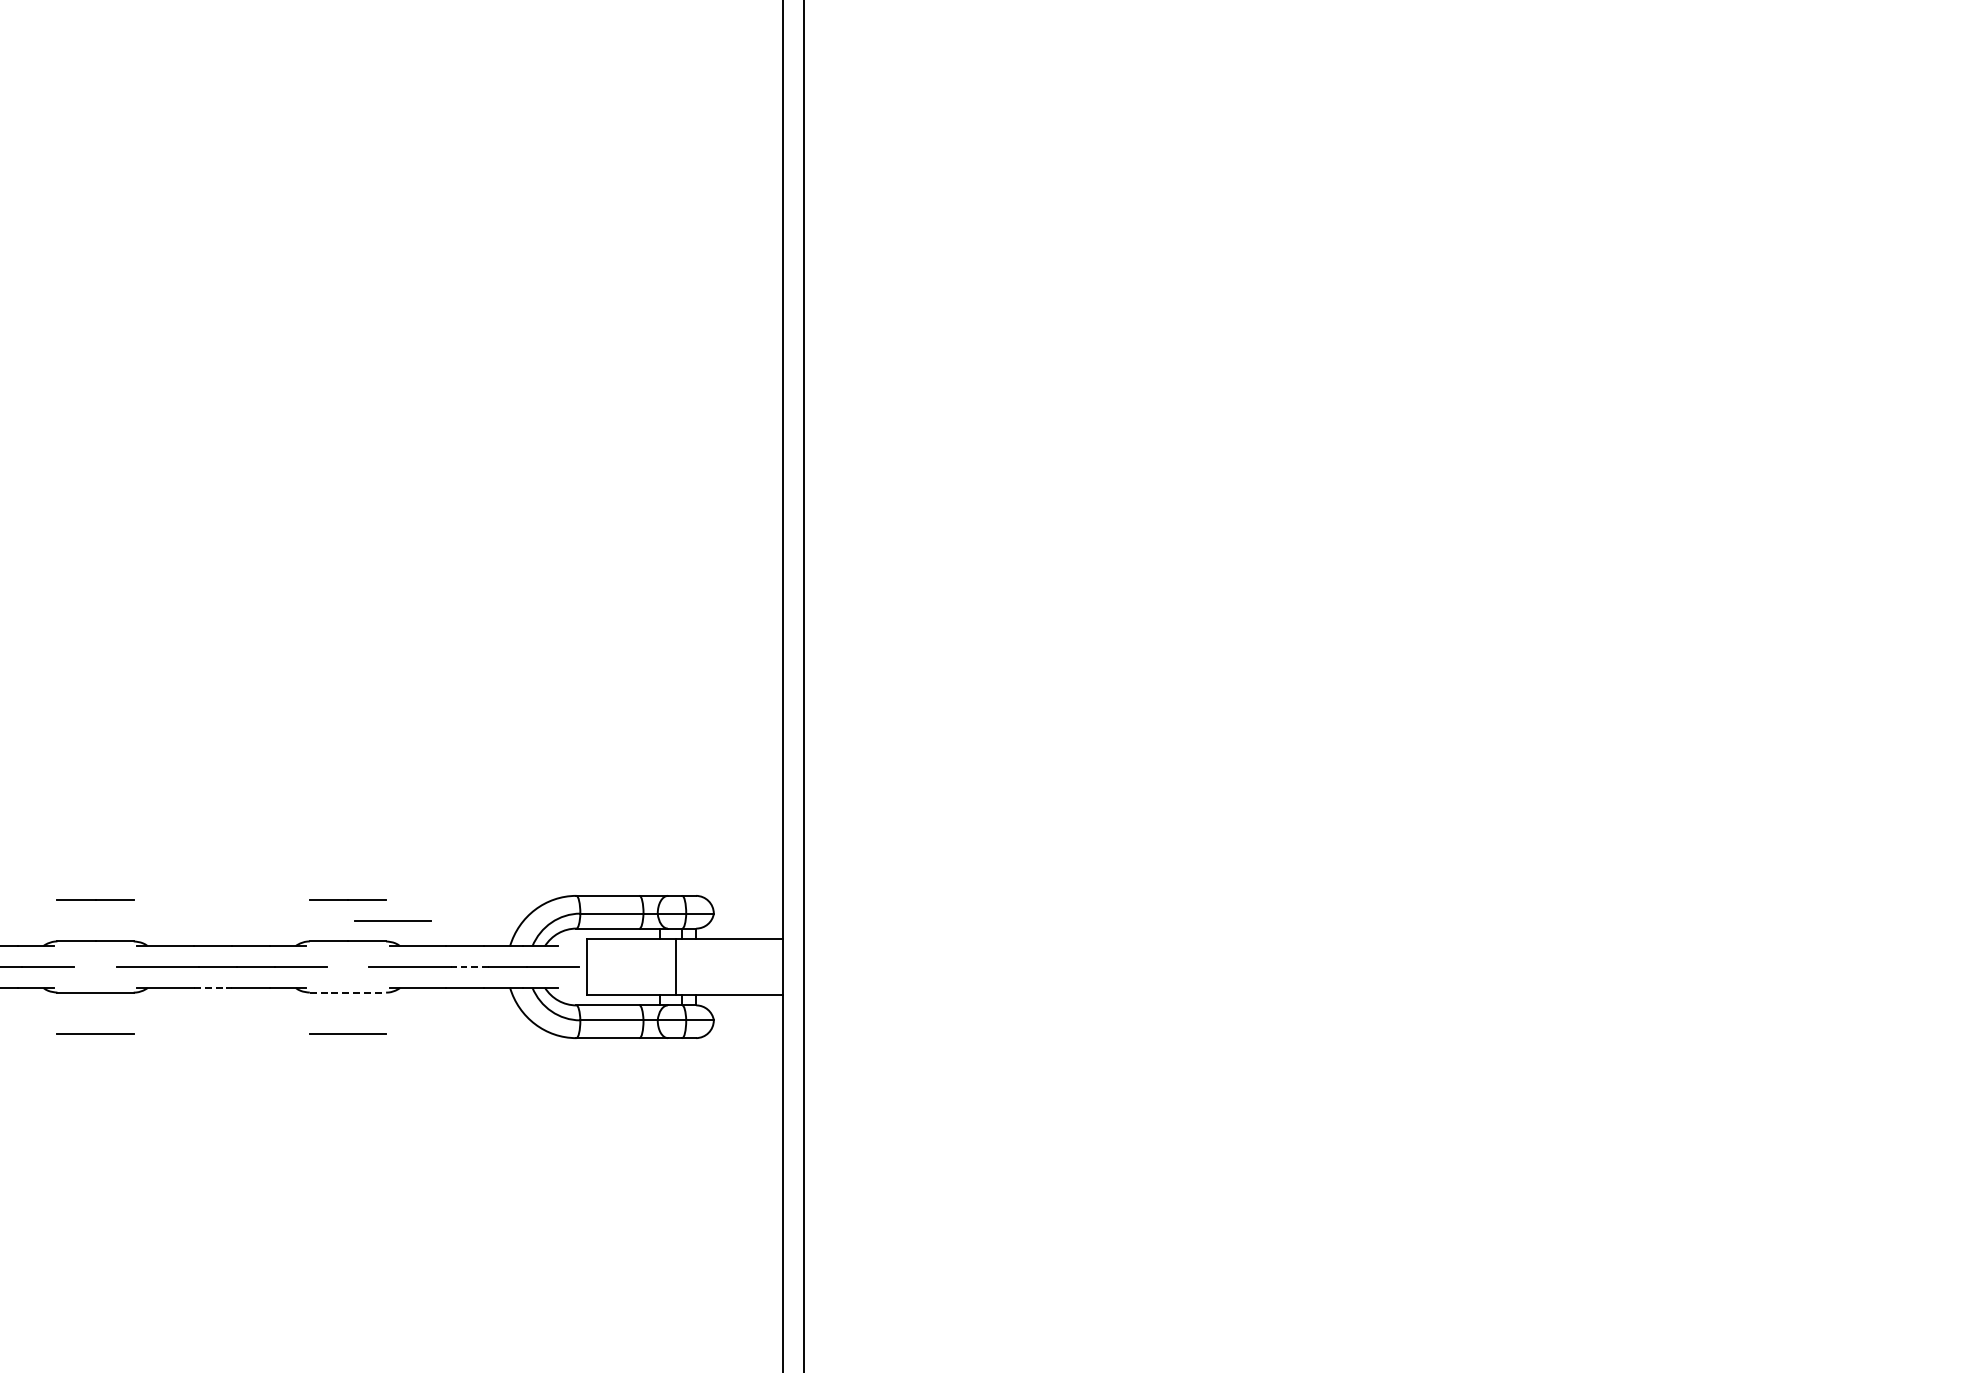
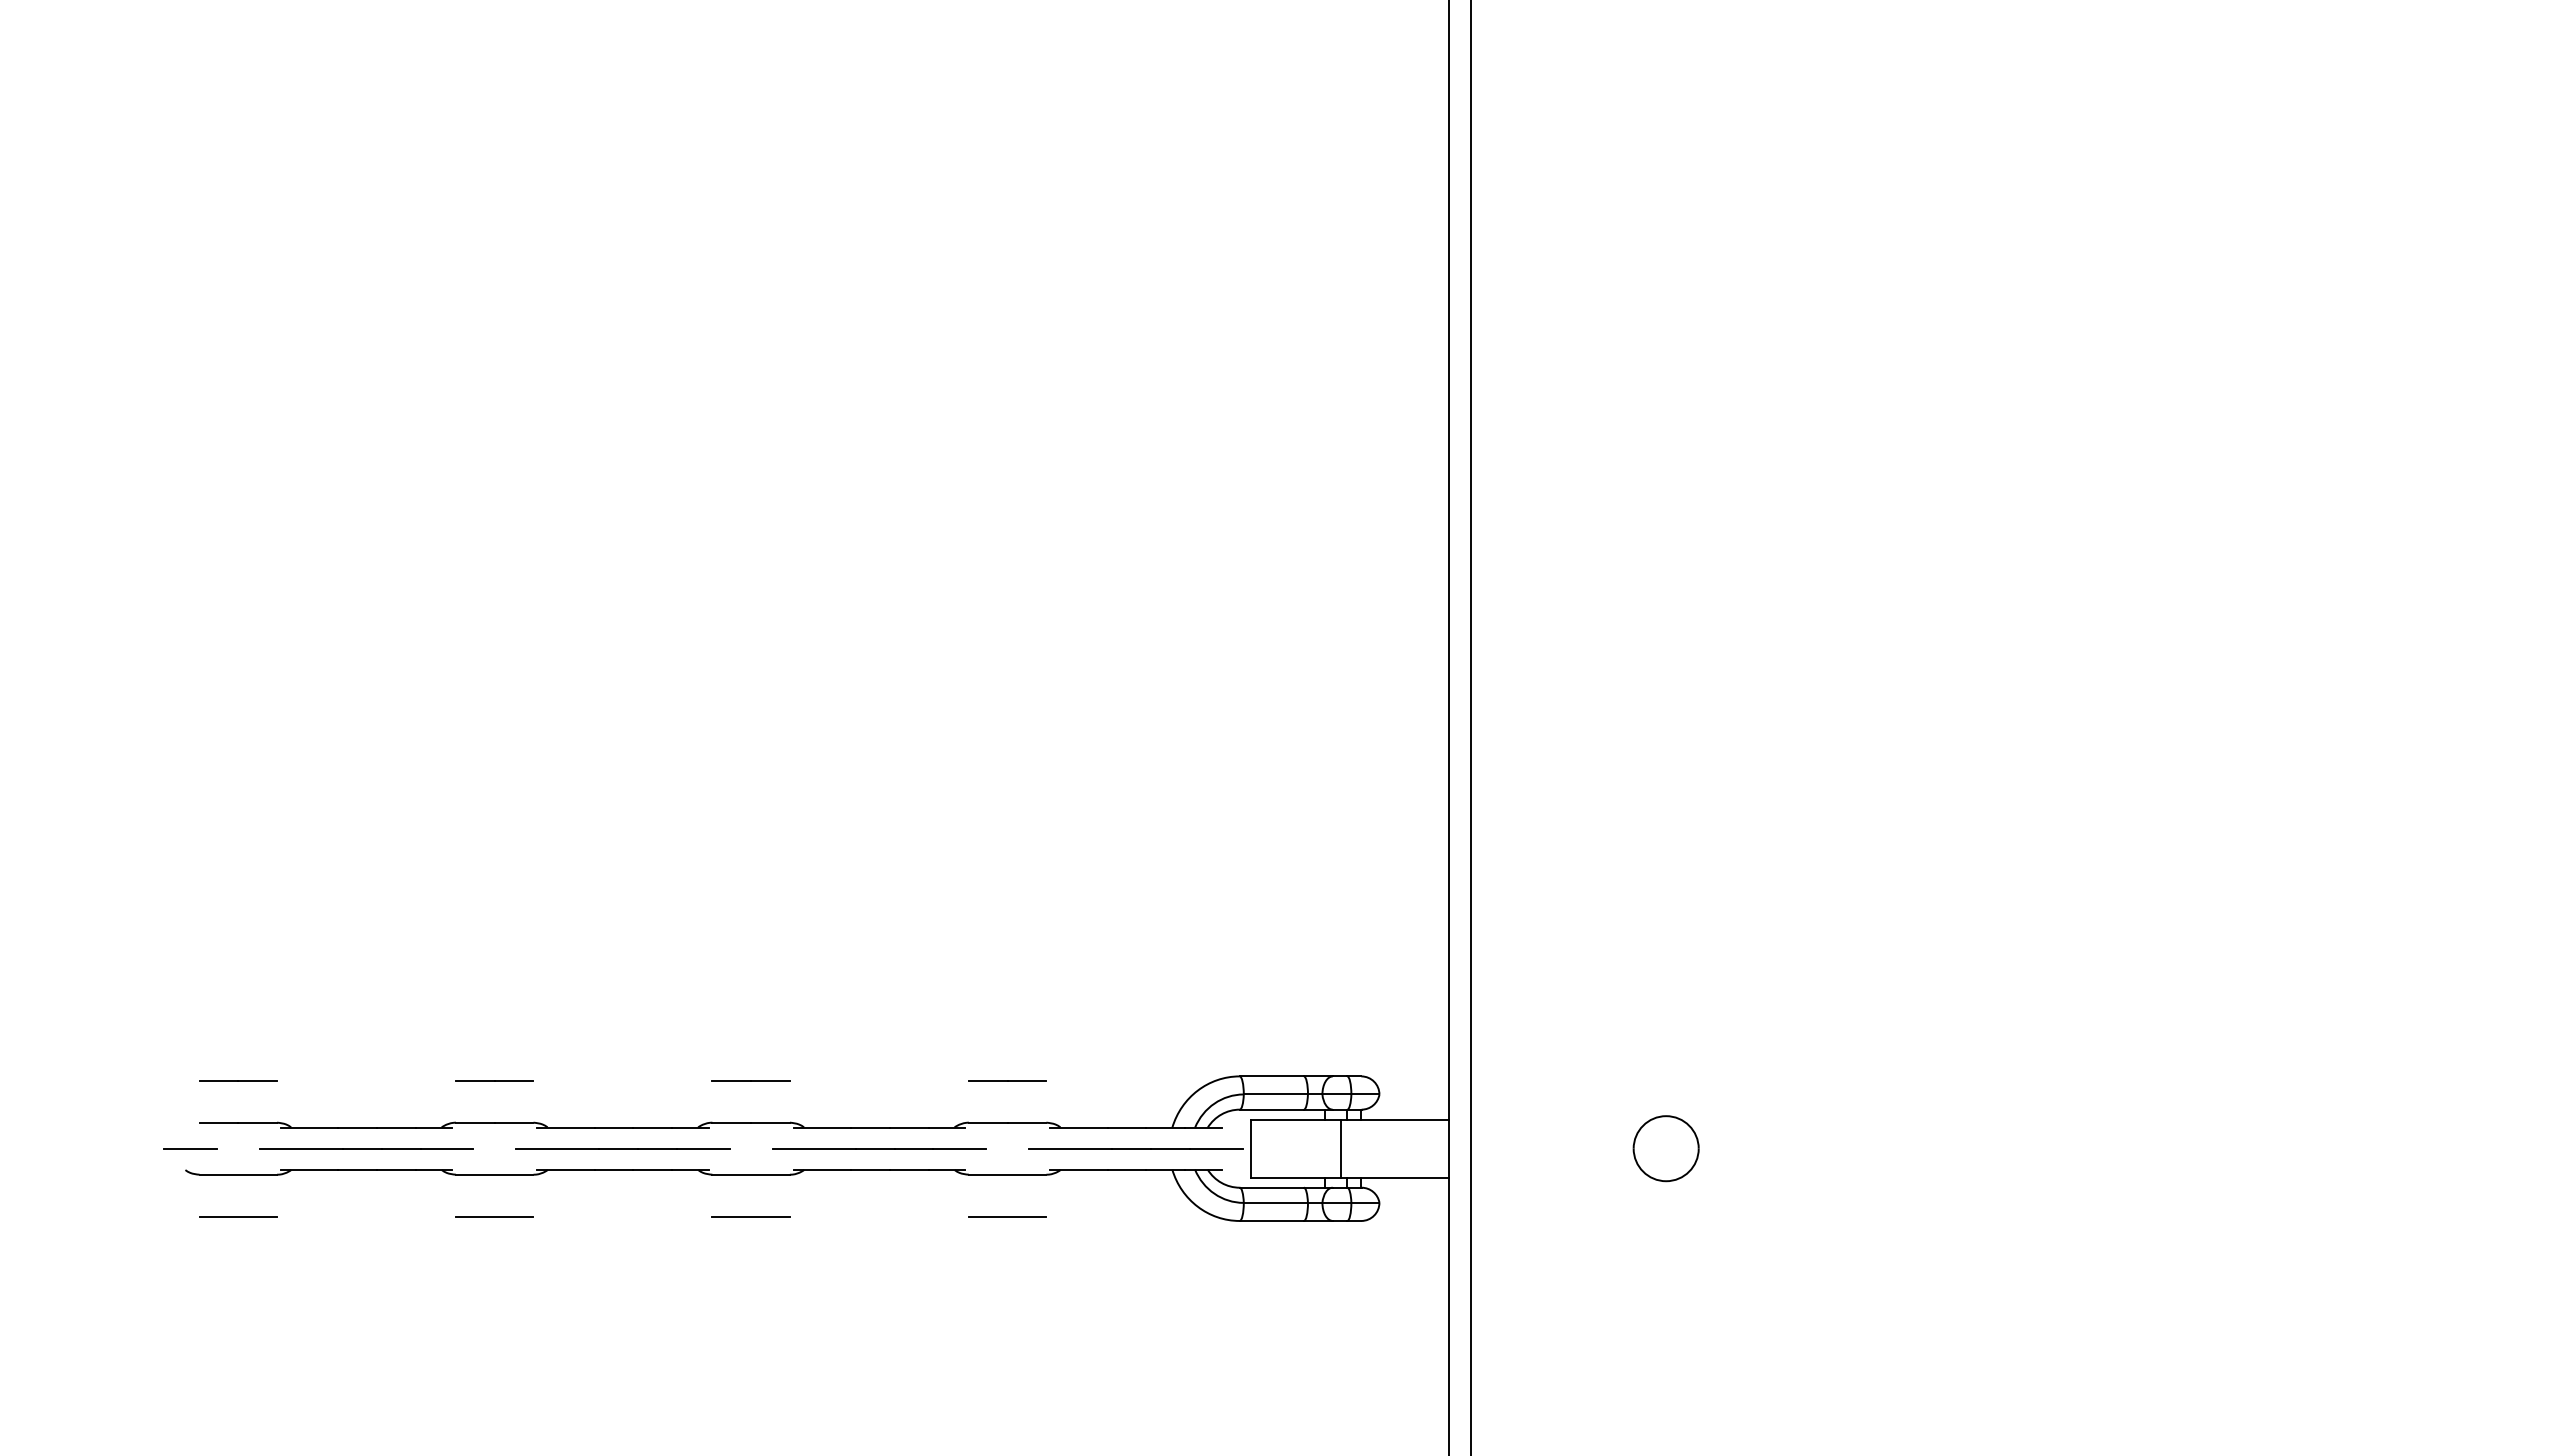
line: (393, 920) -> (1053, 1101), removed
line: (469, 966) -> (1131, 1148), dashed -> solid
part: (995, 966) -> (1665, 1148), added
line: (213, 987) -> (871, 1169), dashed -> solid
line: (347, 992) -> (1007, 1174), dashed -> solid

